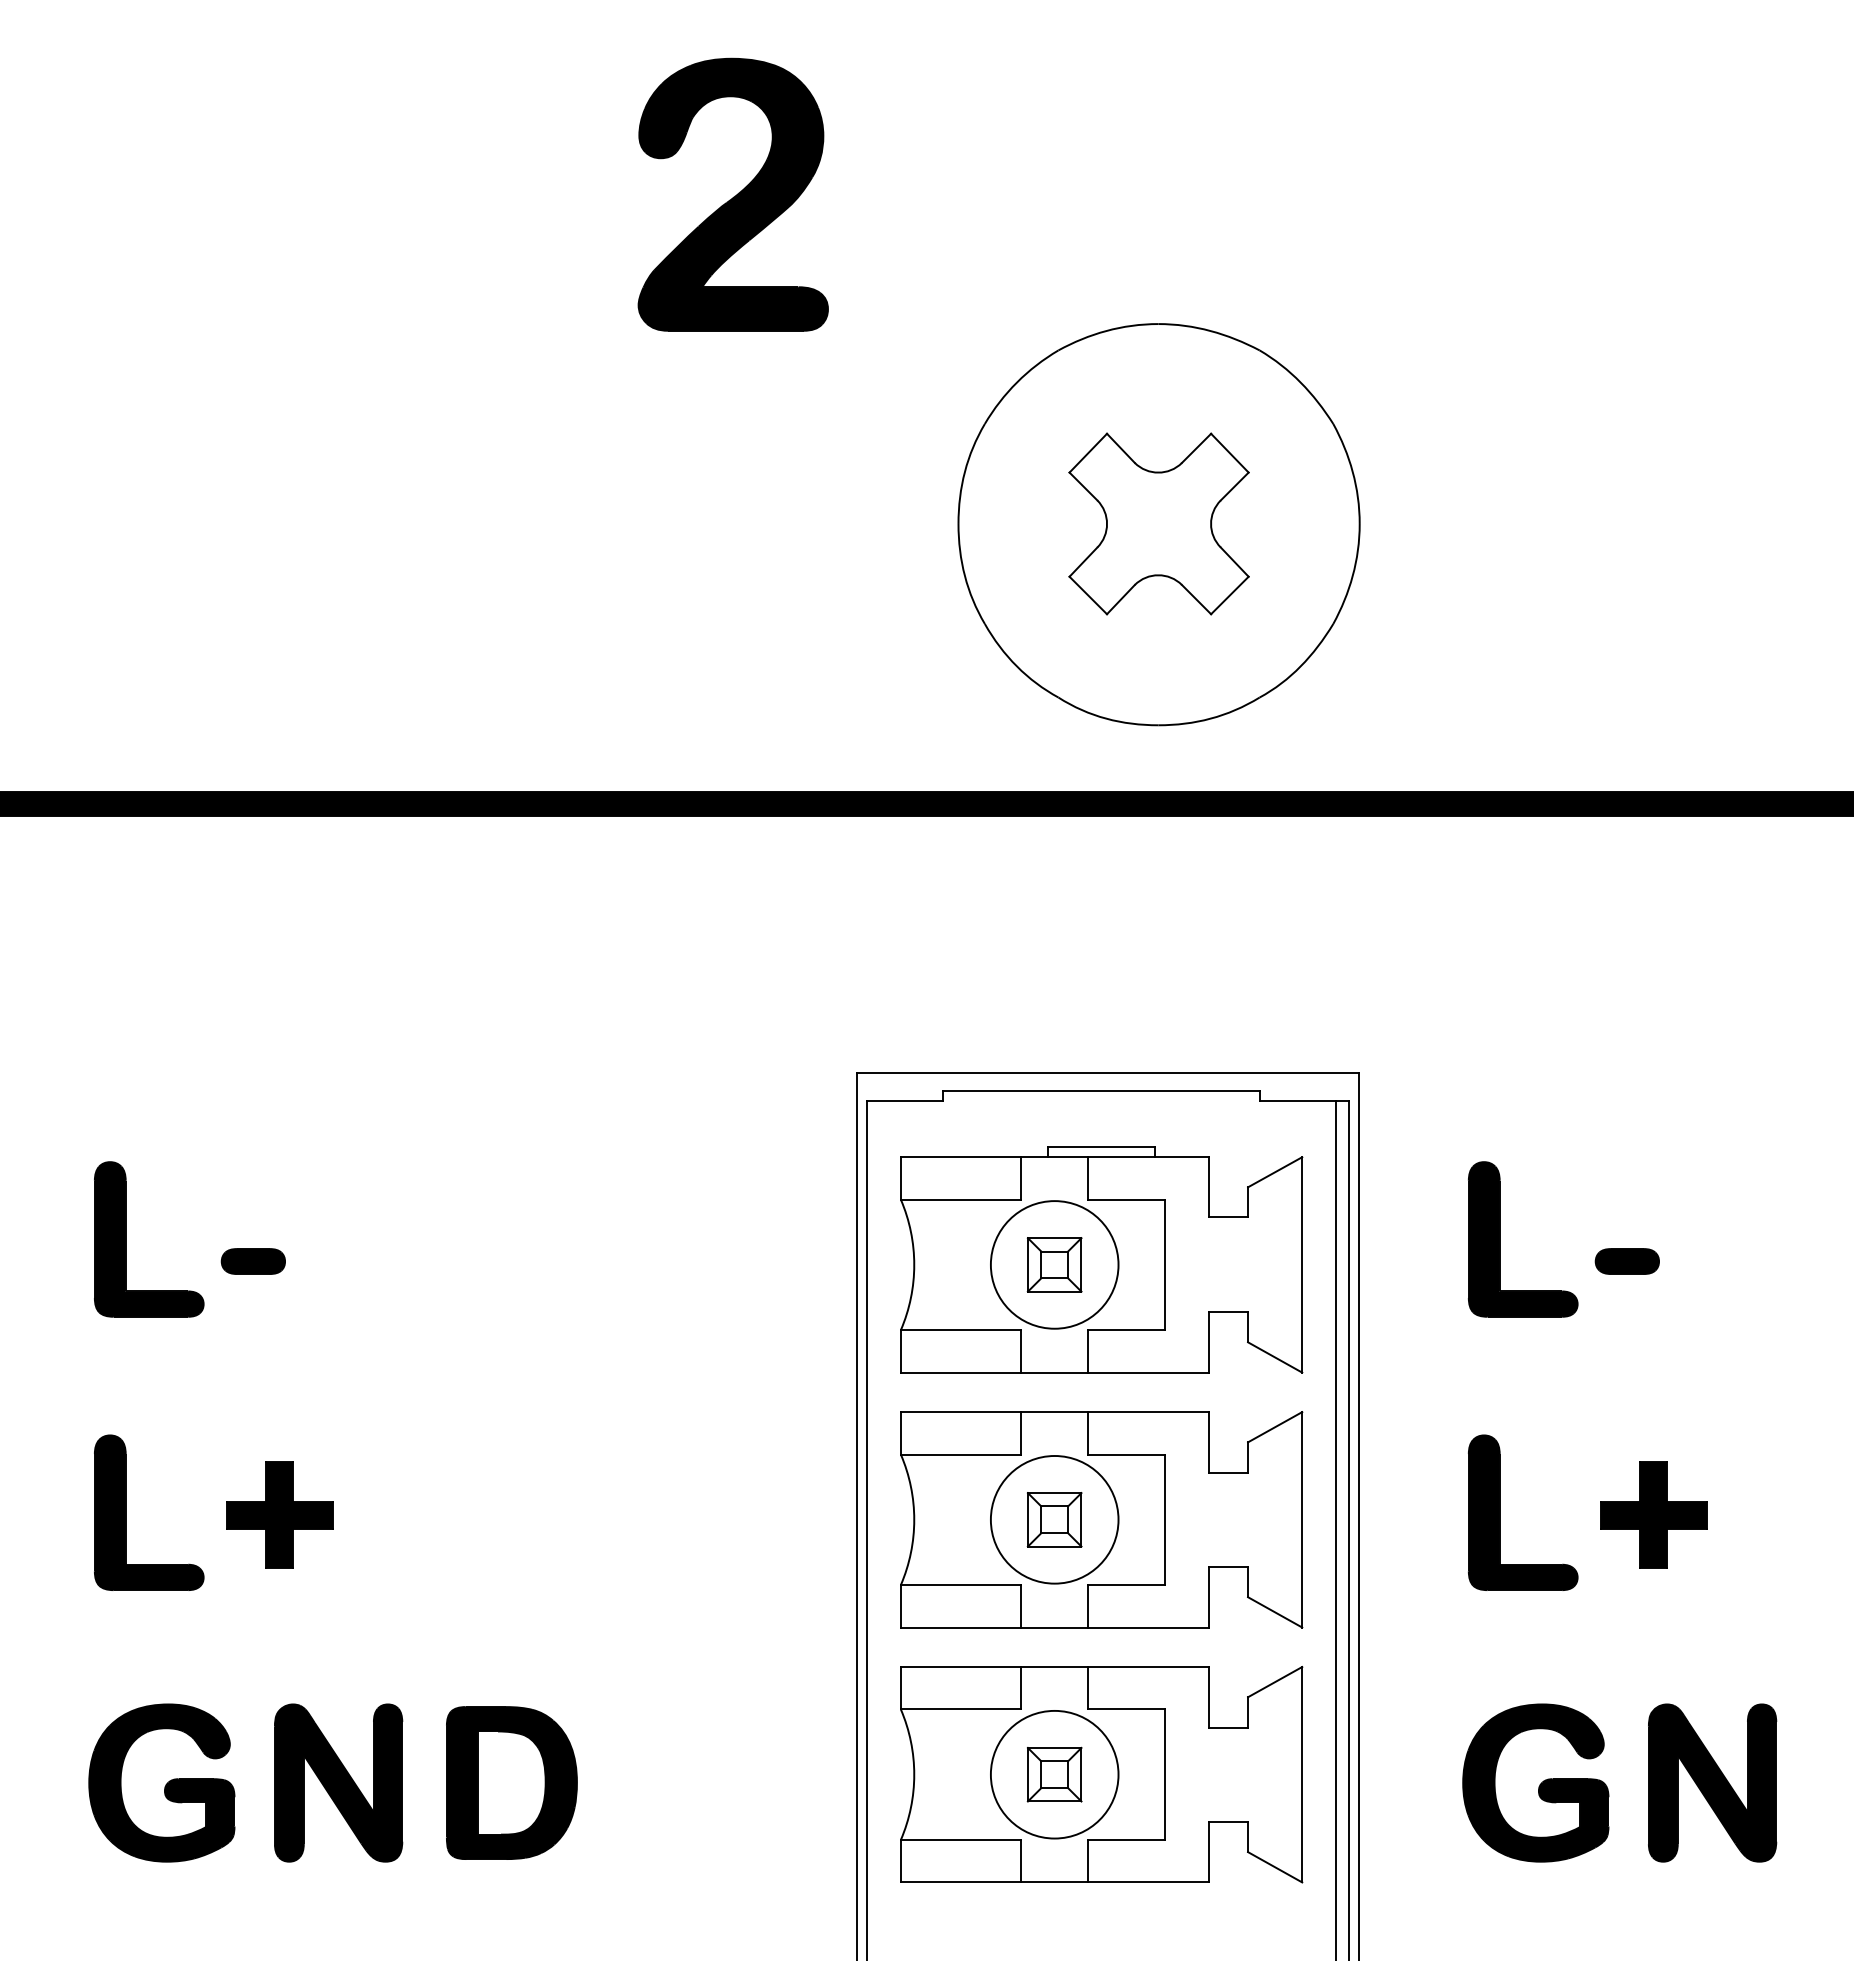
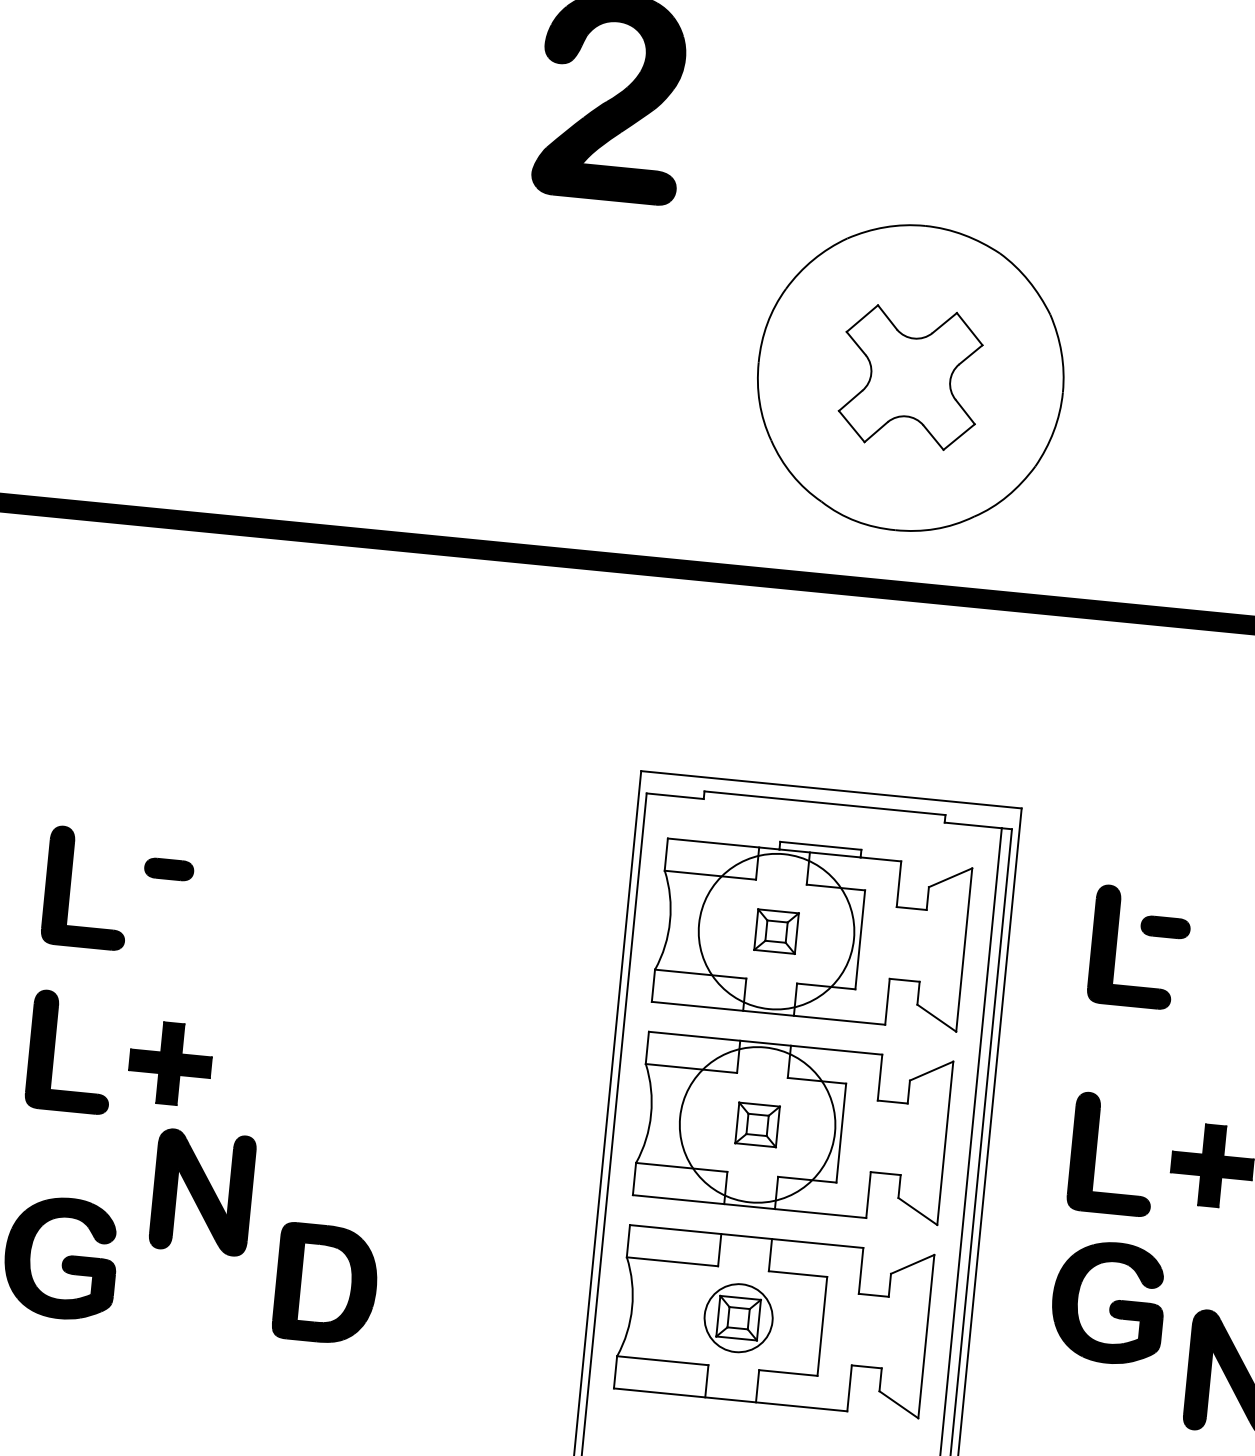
part: (126, 1239) -> (70, 886), moved
part: (1626, 1261) -> (1164, 927), moved
circle: (1054, 1264) -> (776, 931), size x1.6
circle: (1054, 1519) -> (757, 1124), size x1.6
circle: (1054, 1774) -> (738, 1318), size x0.7
part: (338, 1782) -> (202, 1191), moved
part: (1535, 1782) -> (1108, 1302), moved

